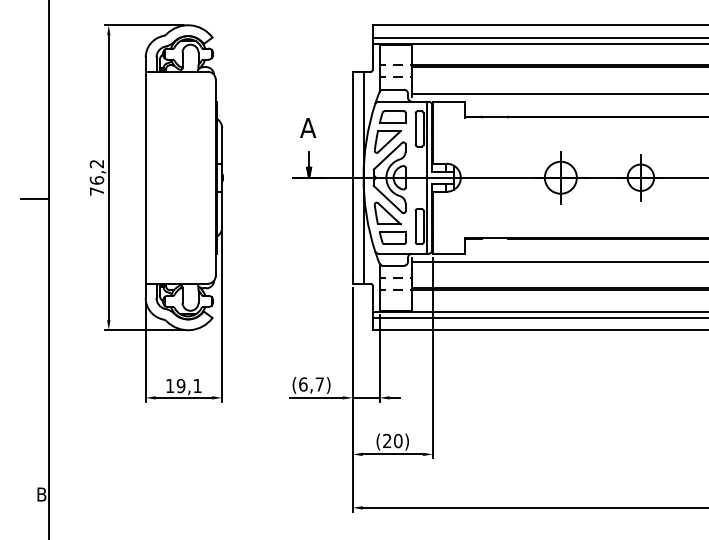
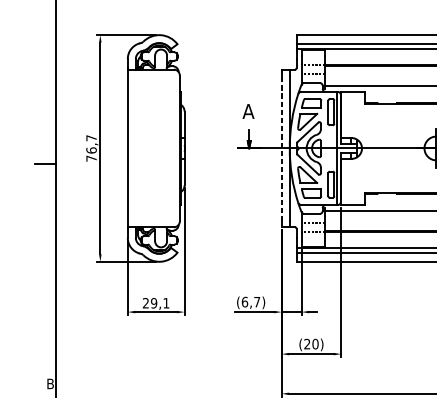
text: (96, 164) -> (91, 138), 76,2 -> 76,7
line: (352, 177) -> (281, 148), solid -> dashed
text: (170, 385) -> (146, 302), 19,1 -> 29,1

